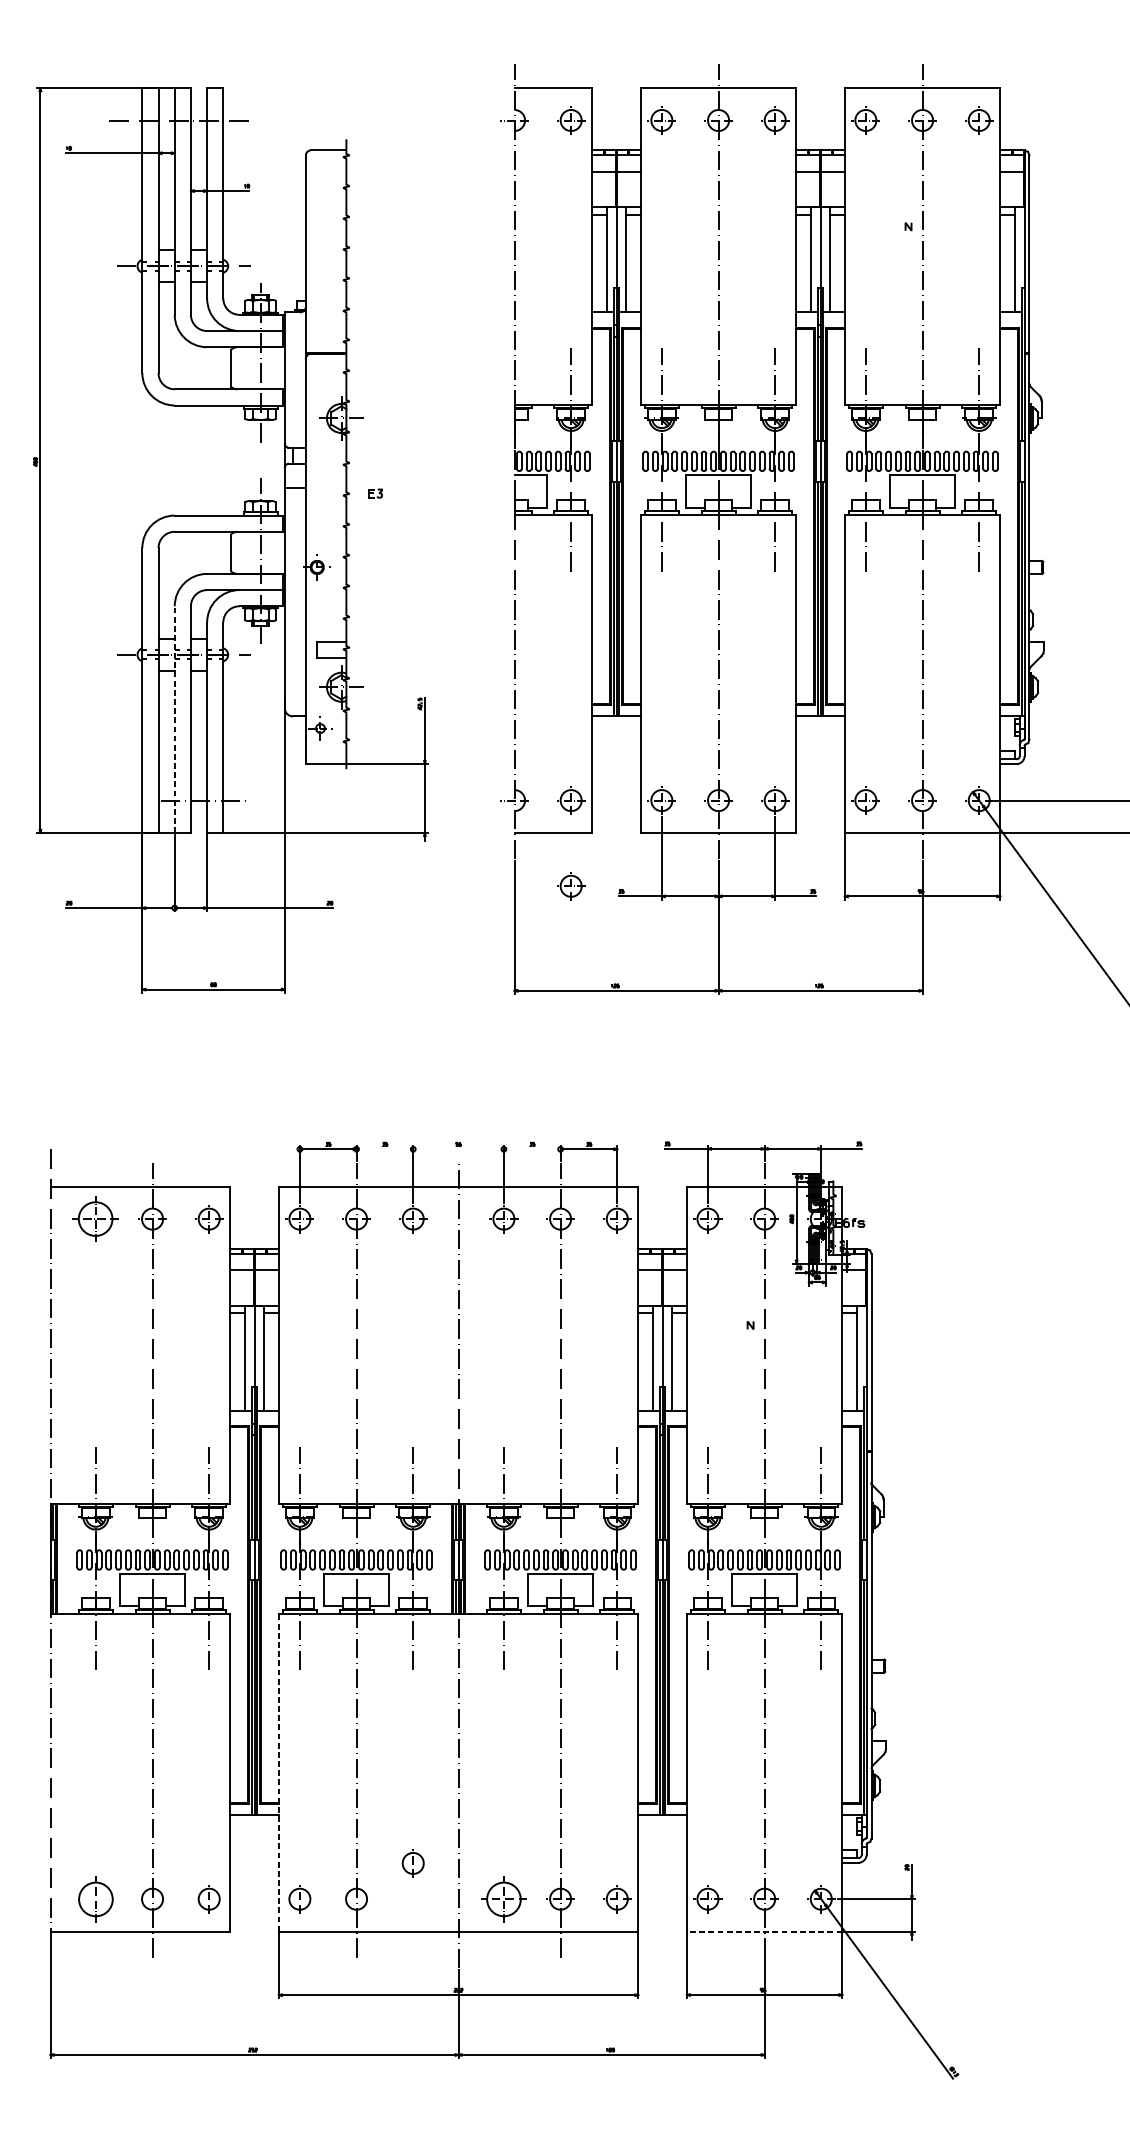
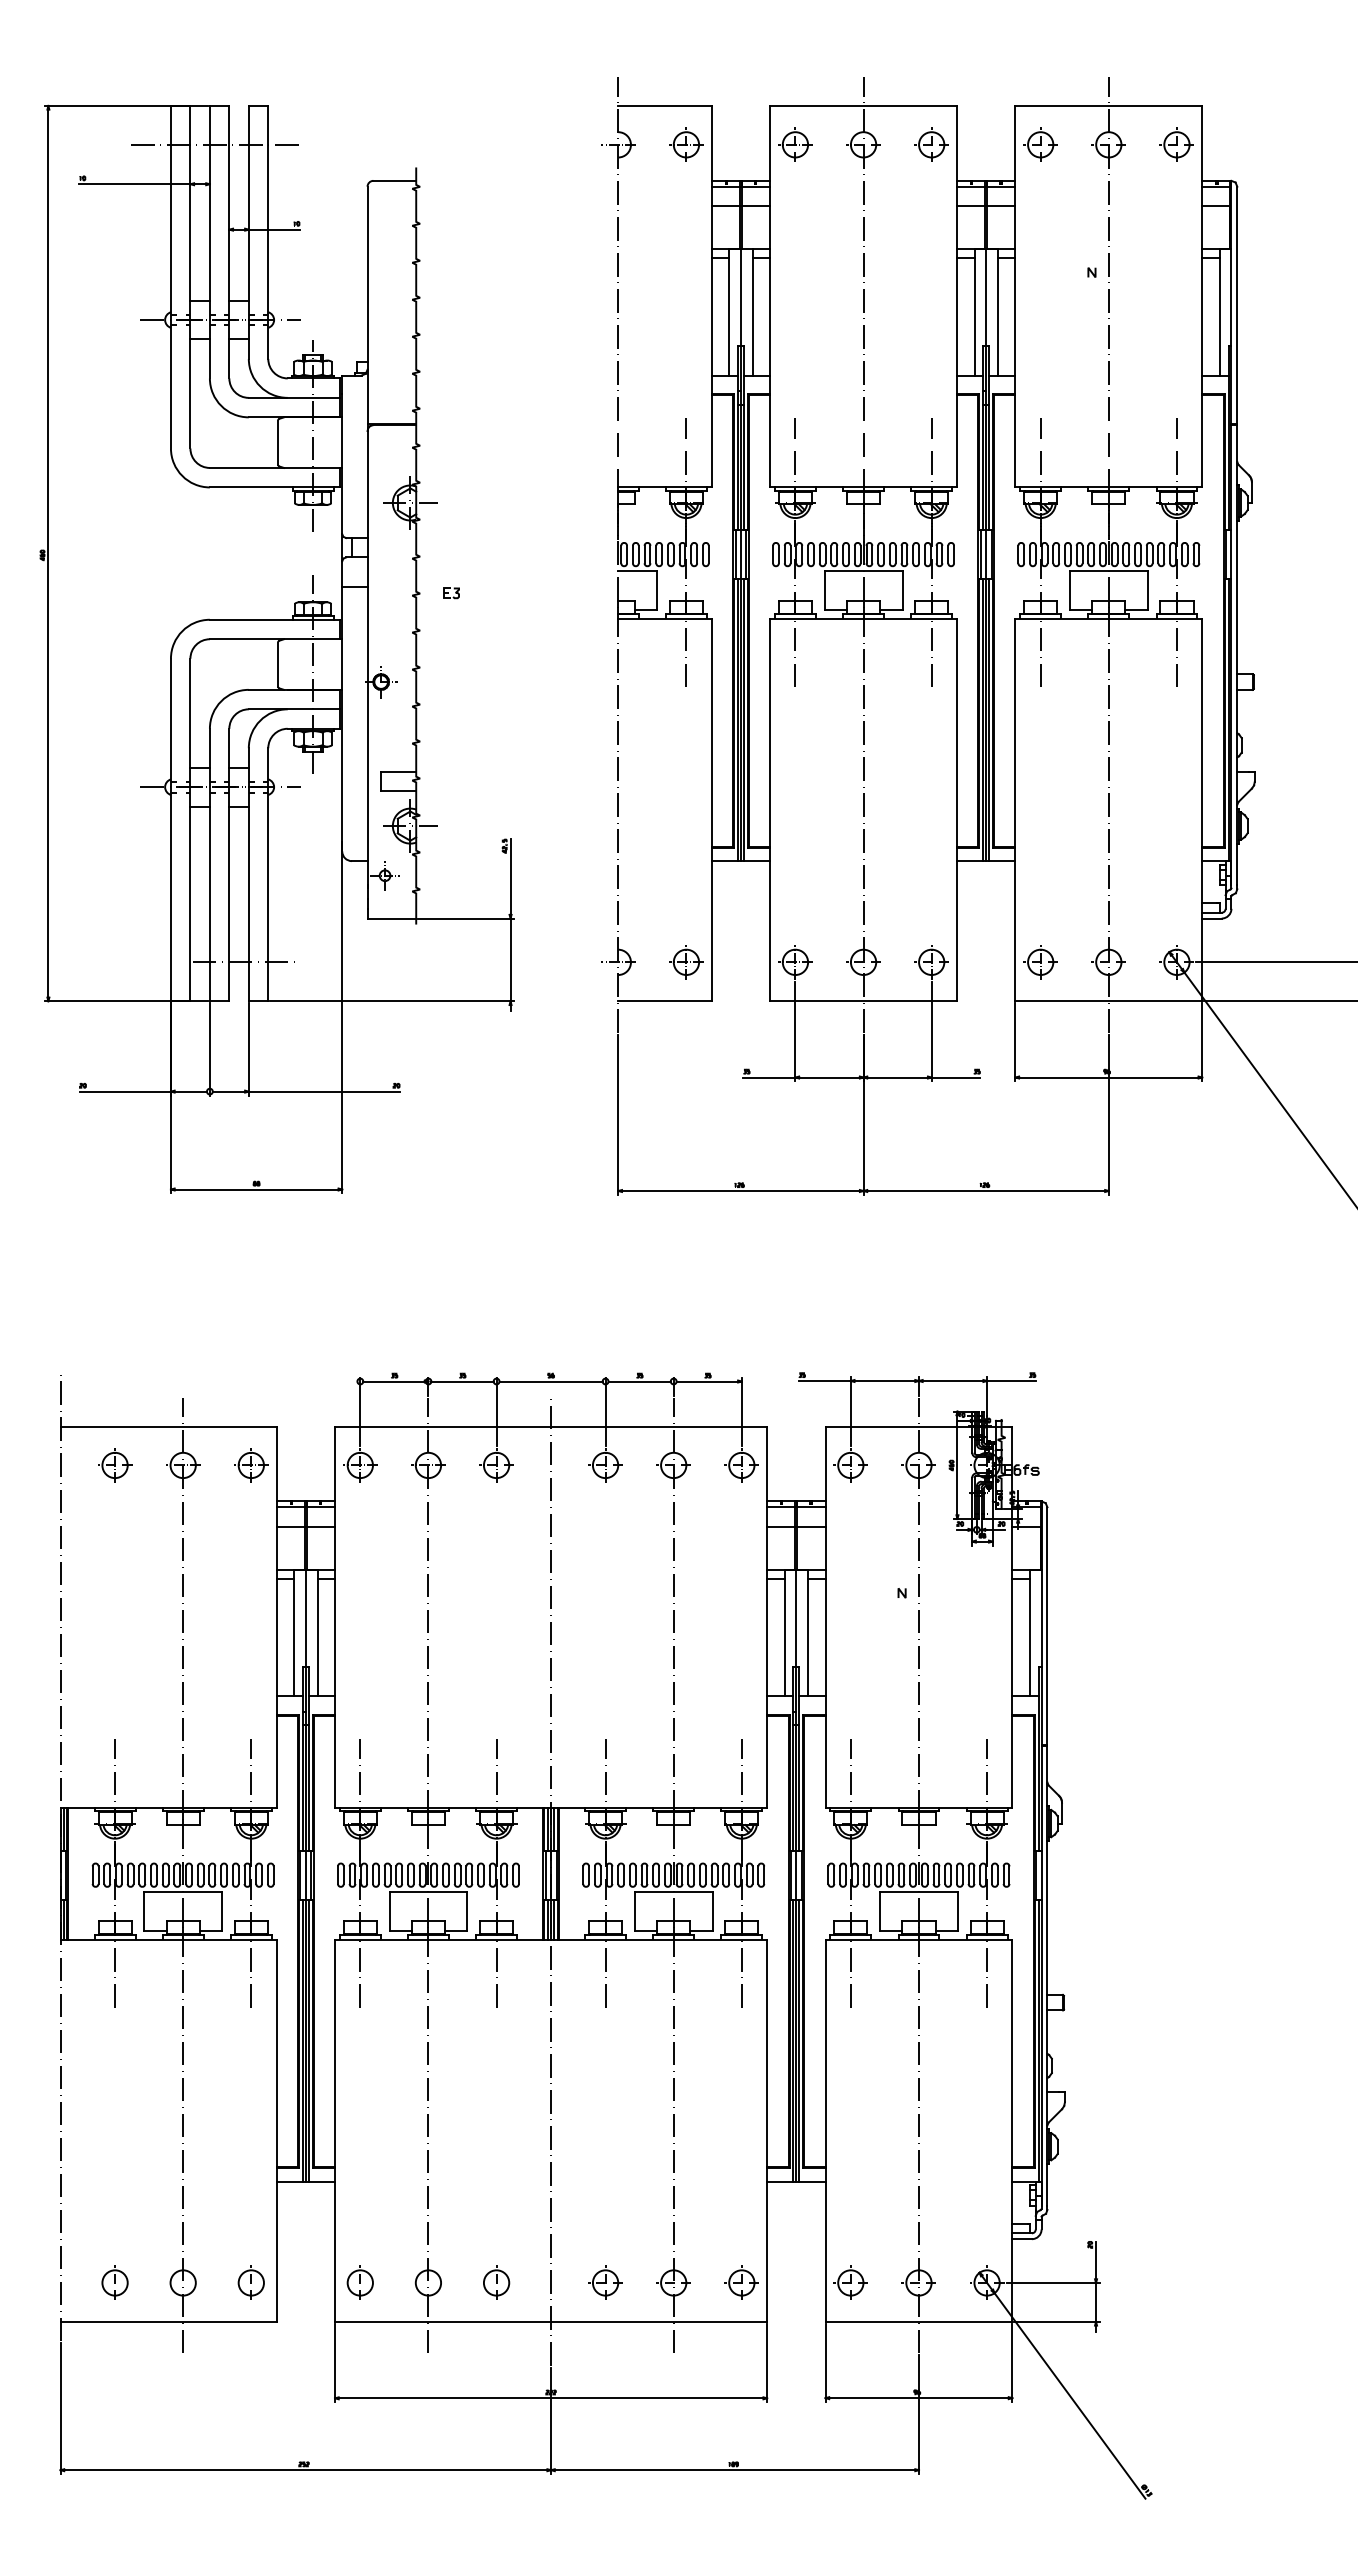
line: (174, 719) -> (209, 864), dashed -> solid
part: (571, 886) -> (686, 1065), removed
line: (384, 1149) -> (462, 1381), added
line: (458, 1149) -> (550, 1381), added
line: (532, 1149) -> (639, 1381), added
part: (96, 1219) -> (115, 1465), size x0.62
line: (279, 1772) -> (335, 2130), dashed -> solid
part: (413, 1863) -> (496, 2282), moved
part: (95, 1898) -> (114, 2282), size x0.62
part: (503, 1898) -> (605, 2282), size x0.62
line: (764, 1931) -> (918, 2321), dashed -> solid

